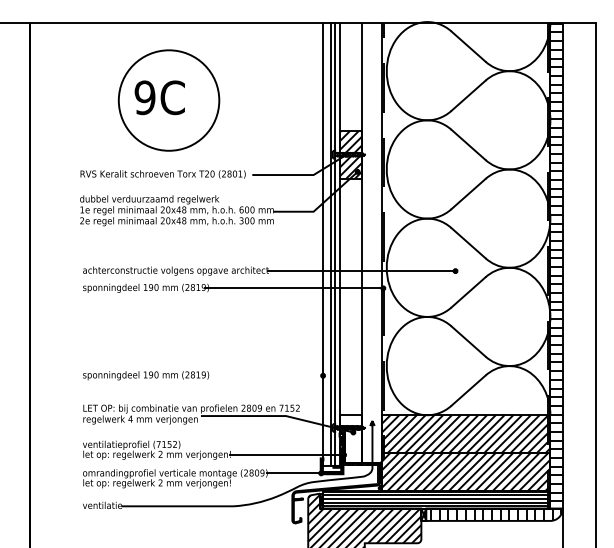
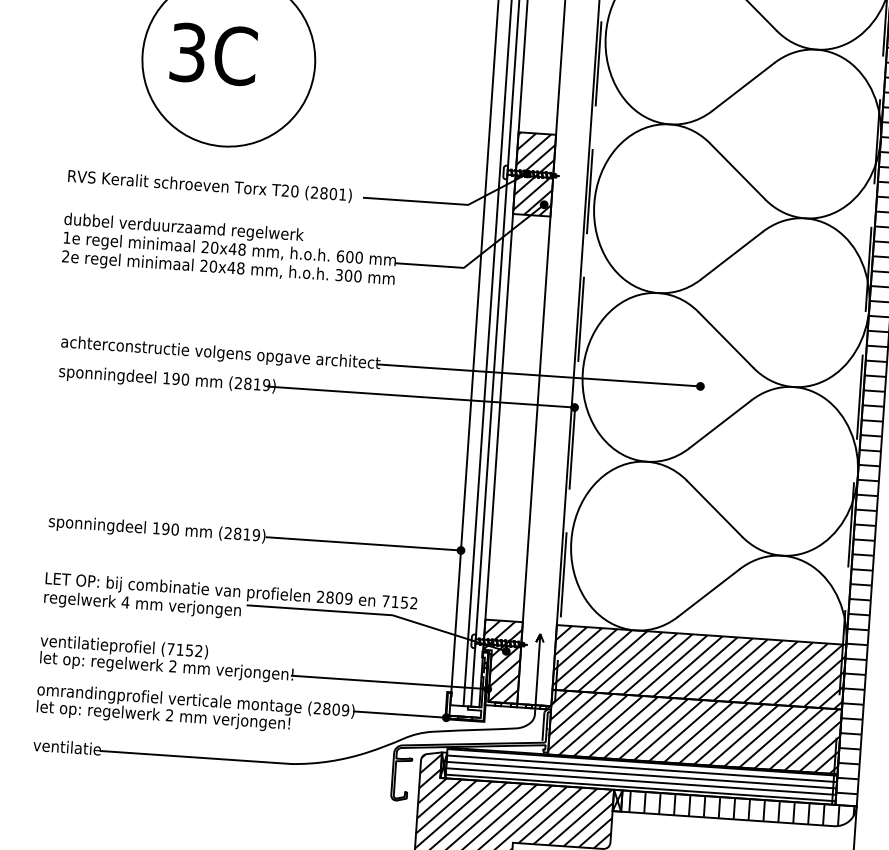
text: (144, 97) -> (187, 52), 9C -> 3C
line: (266, 375) -> (363, 543), added
hatch: (350, 438) -> (500, 661), added

